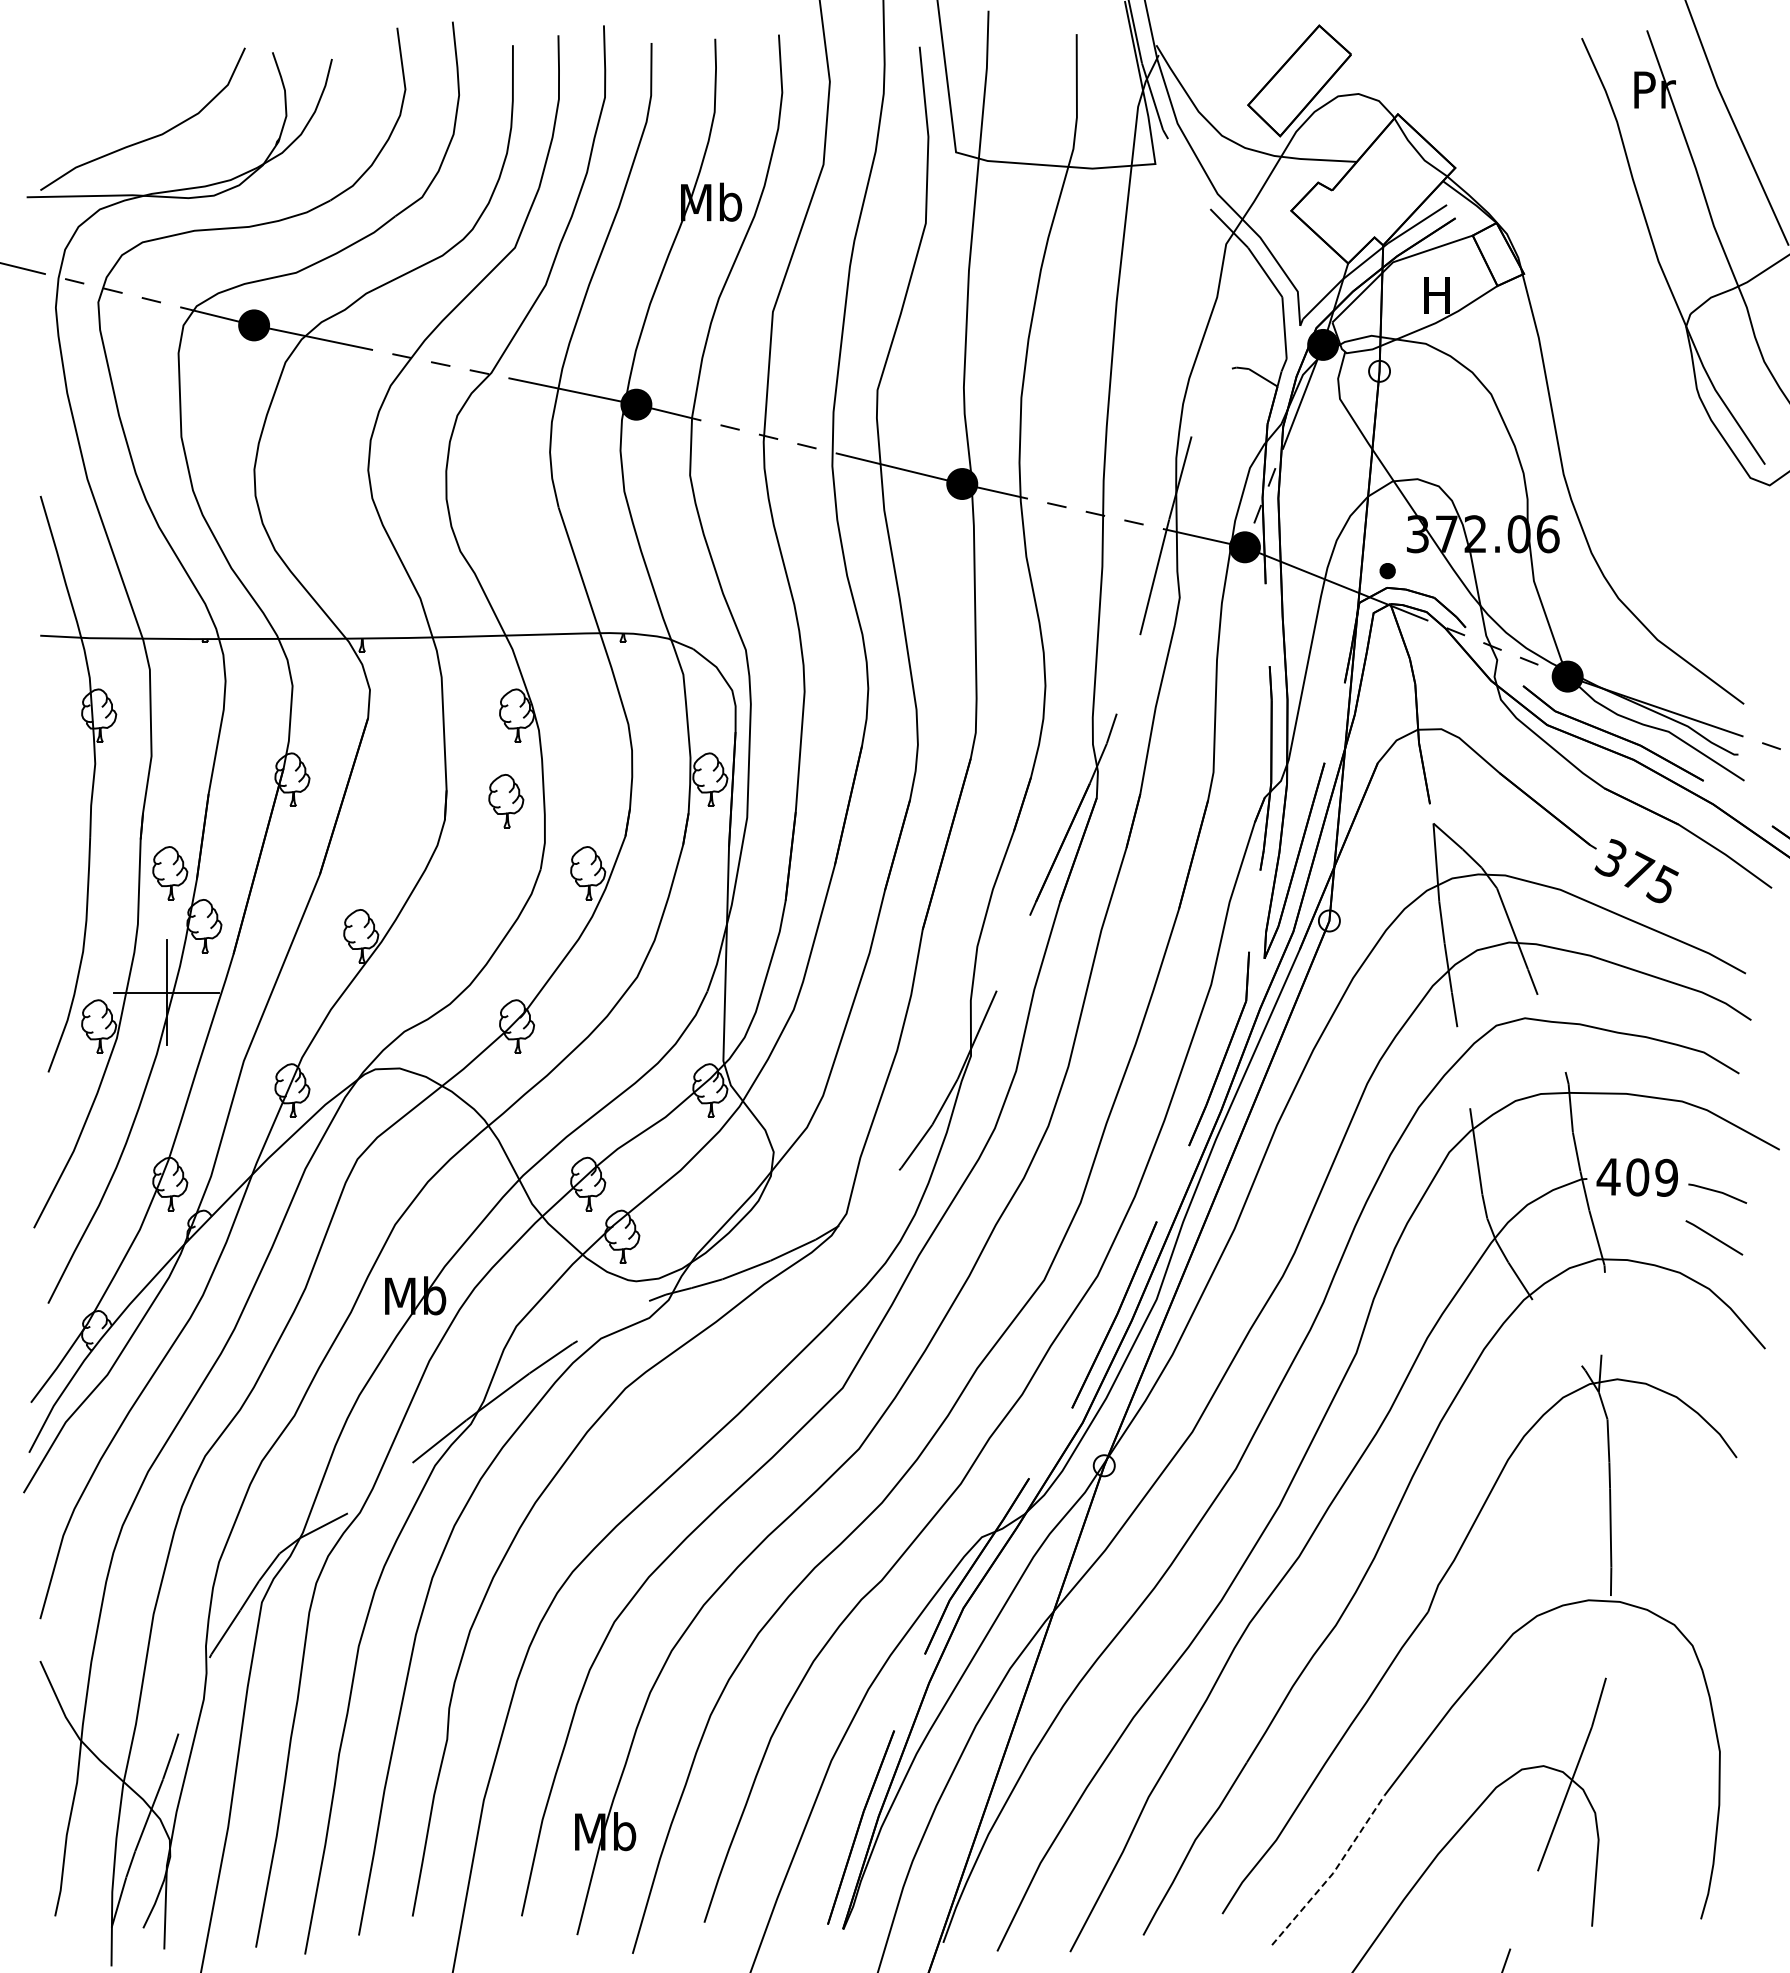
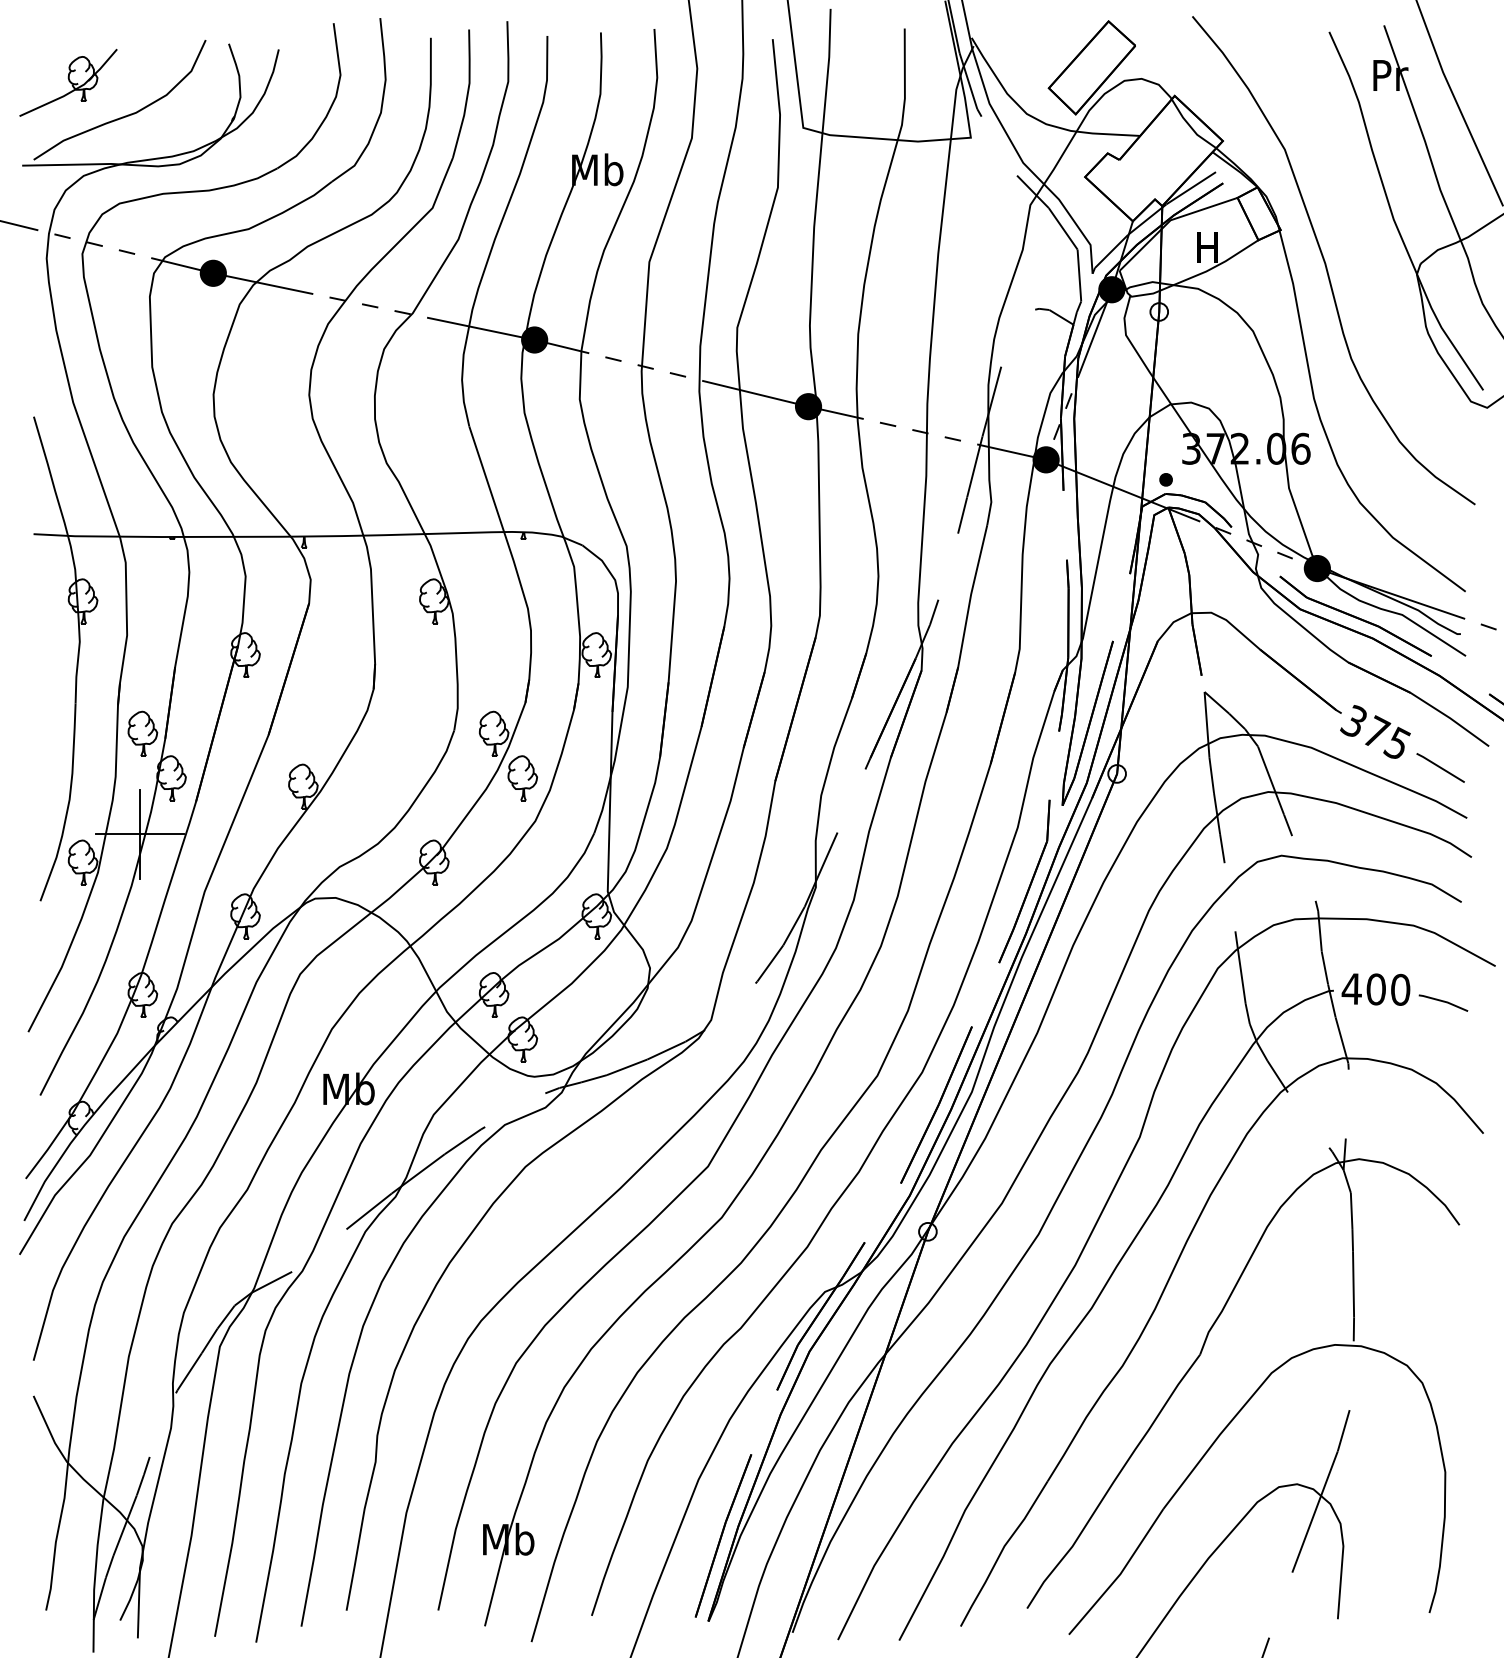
part: (81, 98) -> (68, 82), added
curve: (1578, 314) -> (1326, 264), added
part: (506, 801) -> (522, 778), moved
text: (1666, 1177) -> (1400, 989), 409 -> 400
line: (1714, 1237) -> (1440, 767), moved
line: (1333, 1873) -> (1120, 1574), dashed -> solid

